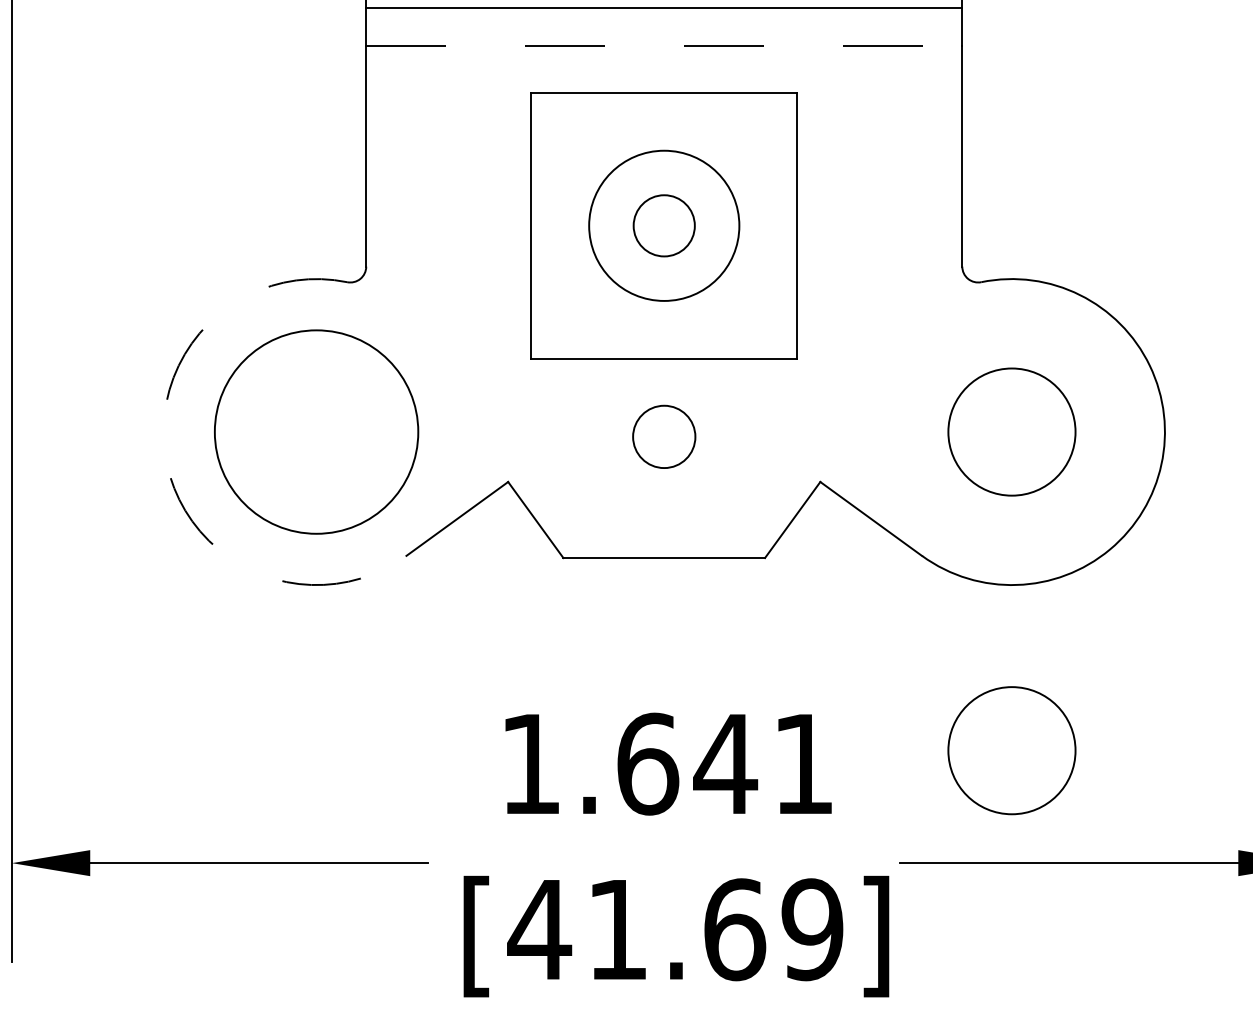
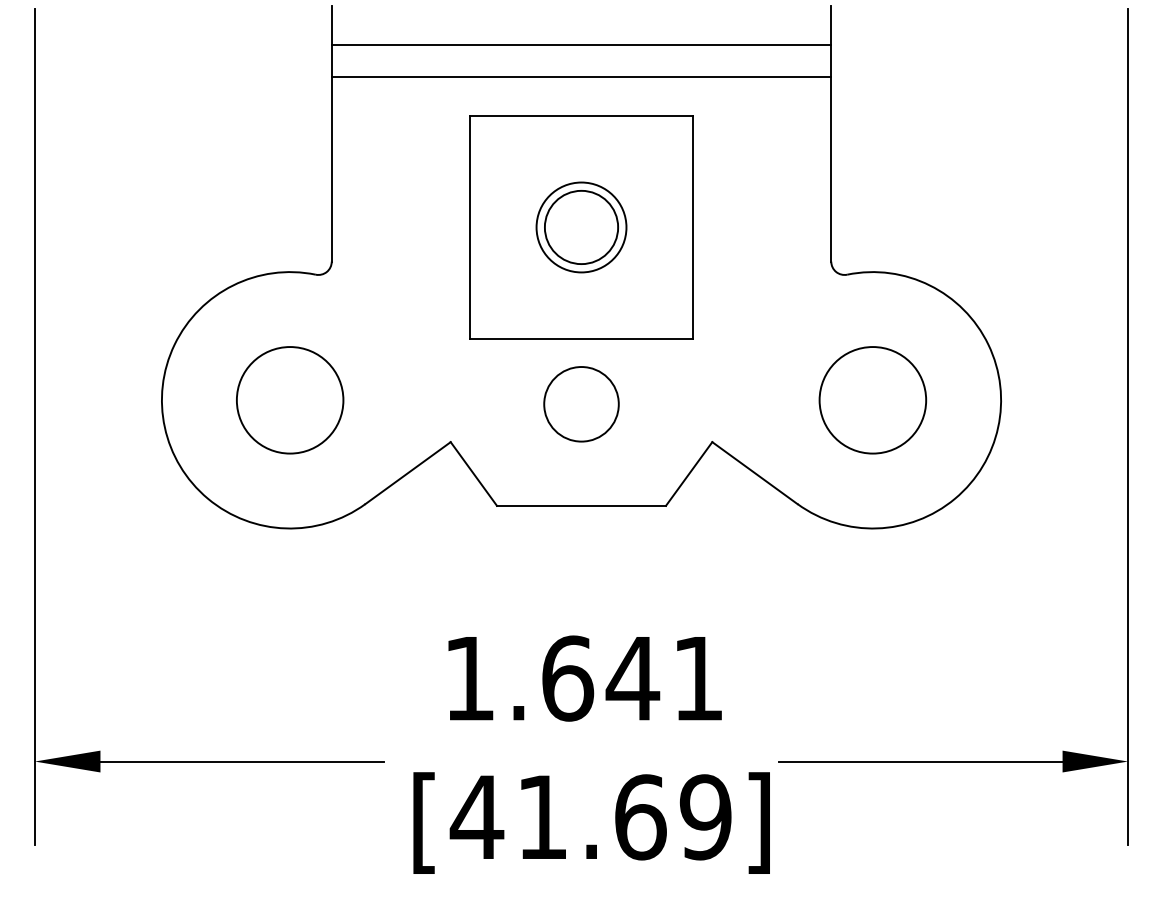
line: (664, 45) -> (581, 76), dashed -> solid
circle: (664, 225) -> (581, 227), size x0.71
circle: (664, 225) -> (581, 227), size x1.43
circle: (315, 432) -> (289, 400), size x0.62
circle: (664, 437) -> (581, 404), size x1.43
arc: (166, 464) -> (164, 427), dashed -> solid
circle: (1011, 750) -> (872, 667), removed

